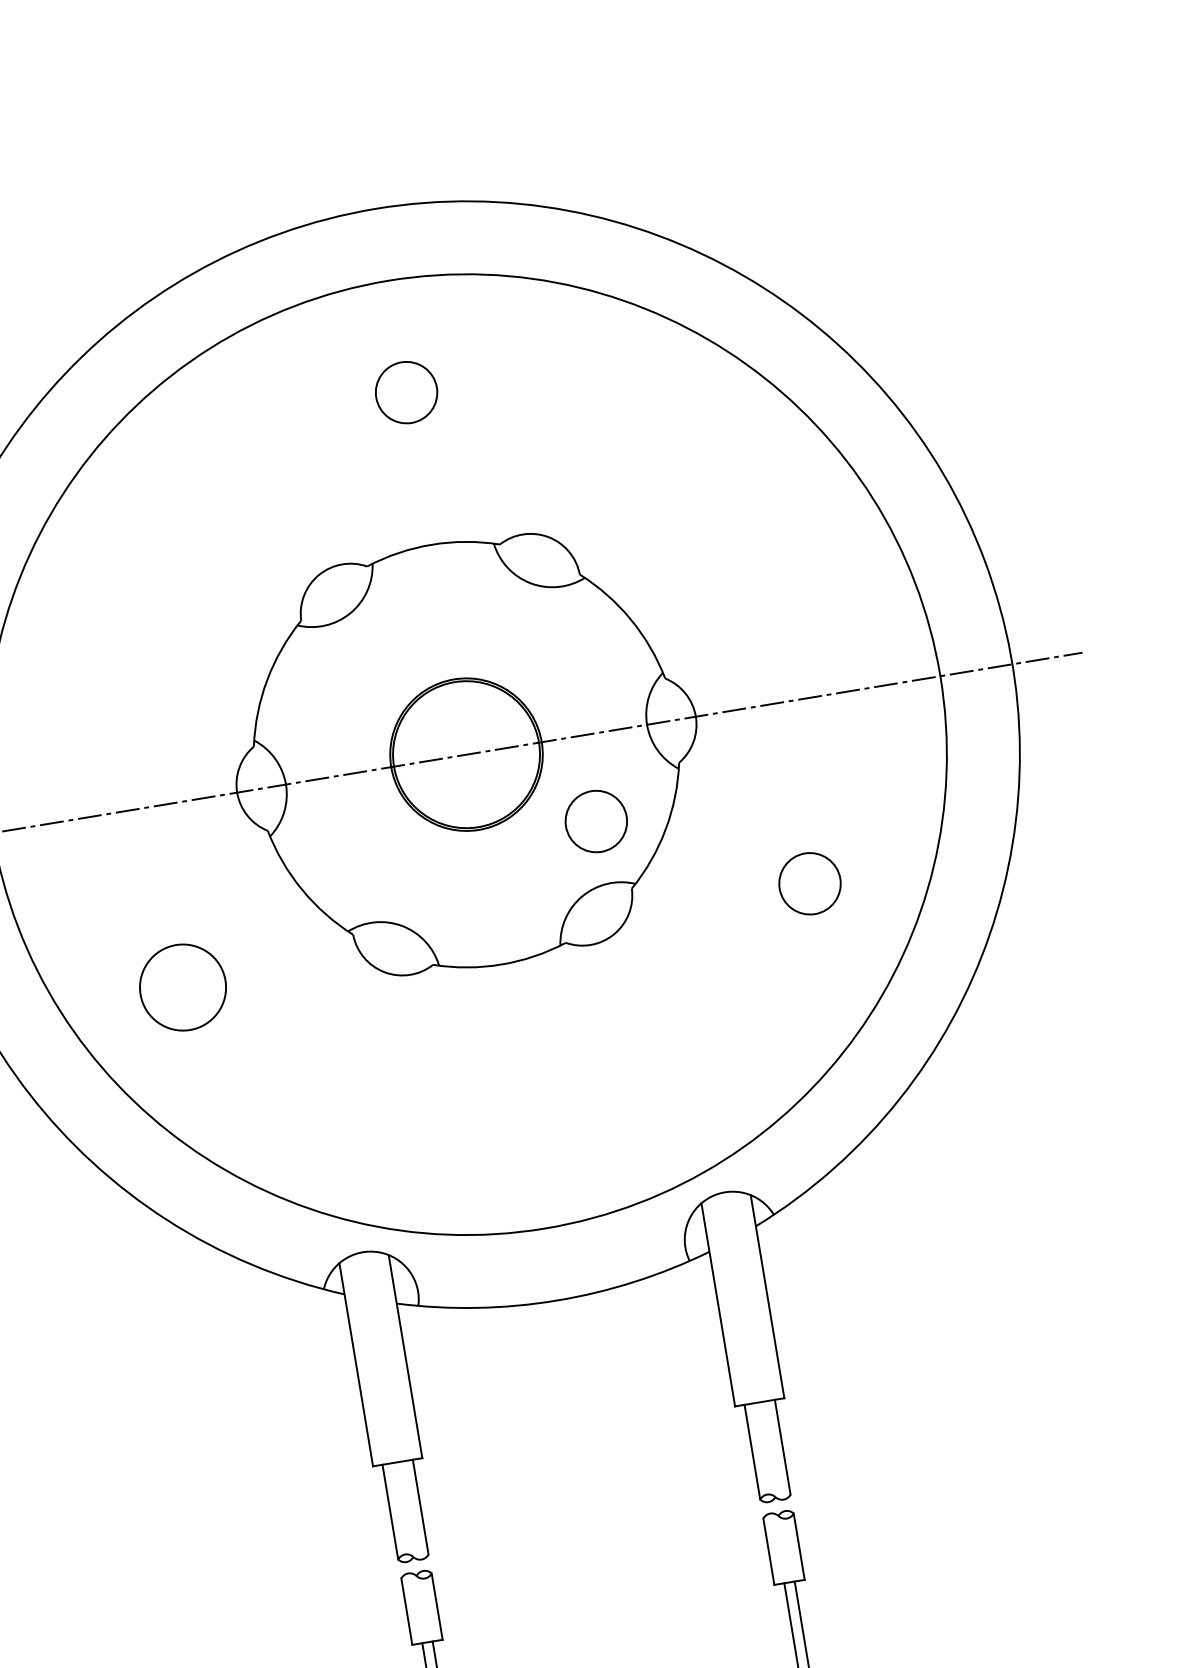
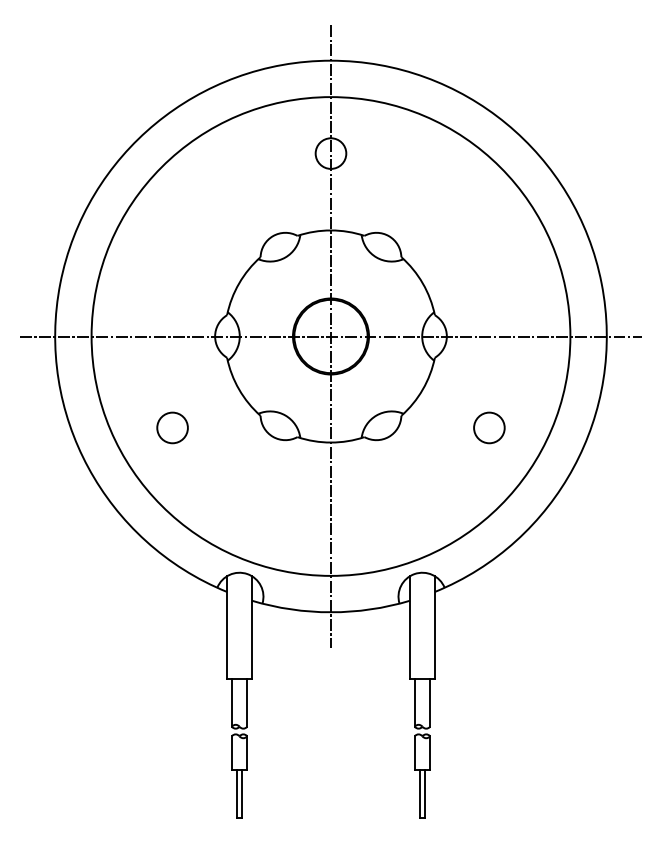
line: (467, 754) -> (331, 336), added
circle: (596, 820) -> (389, 379), removed
circle: (182, 986) -> (172, 427), size x0.71

